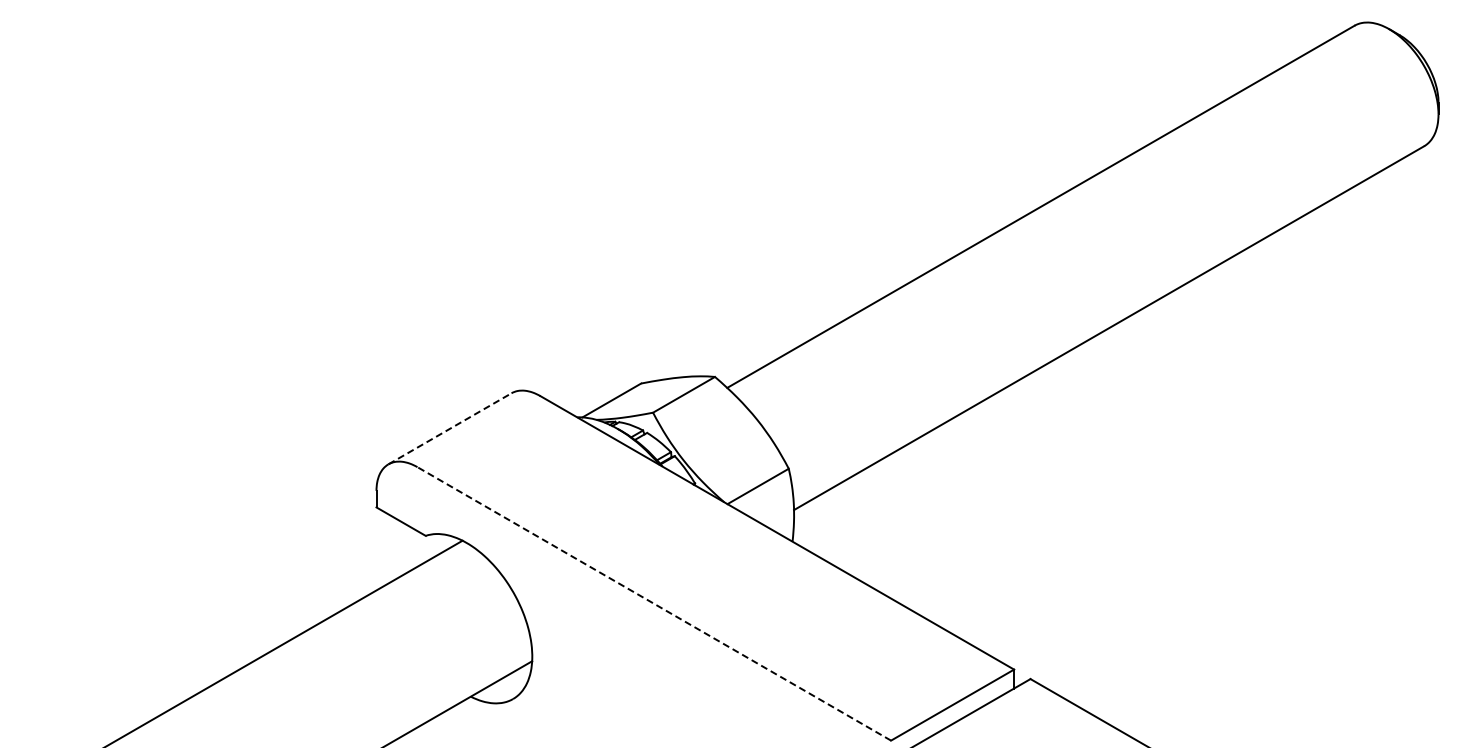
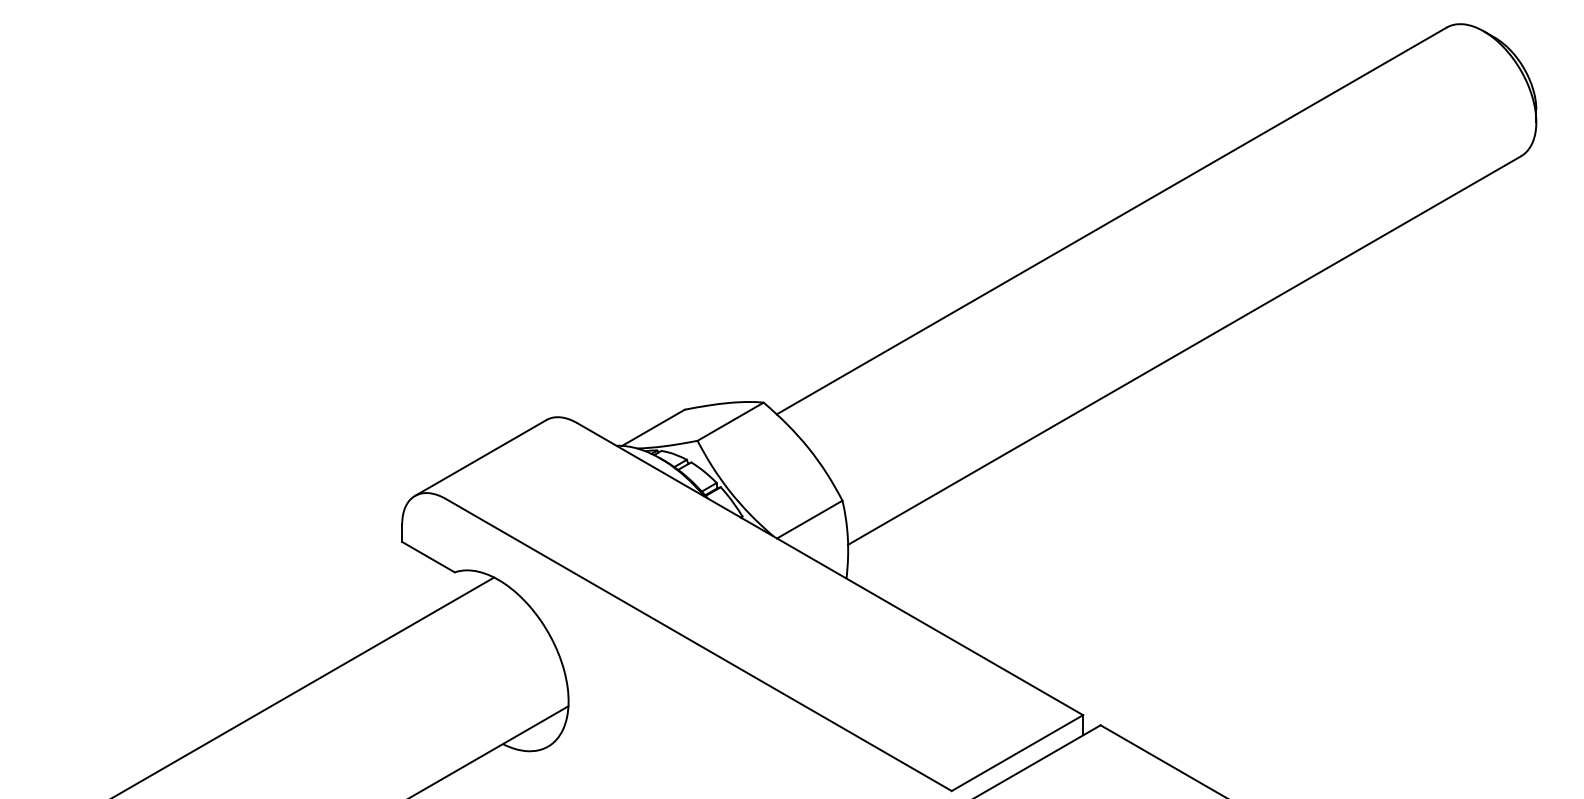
line: (450, 428) -> (481, 457), dashed -> solid
line: (653, 603) -> (698, 644), dashed -> solid

